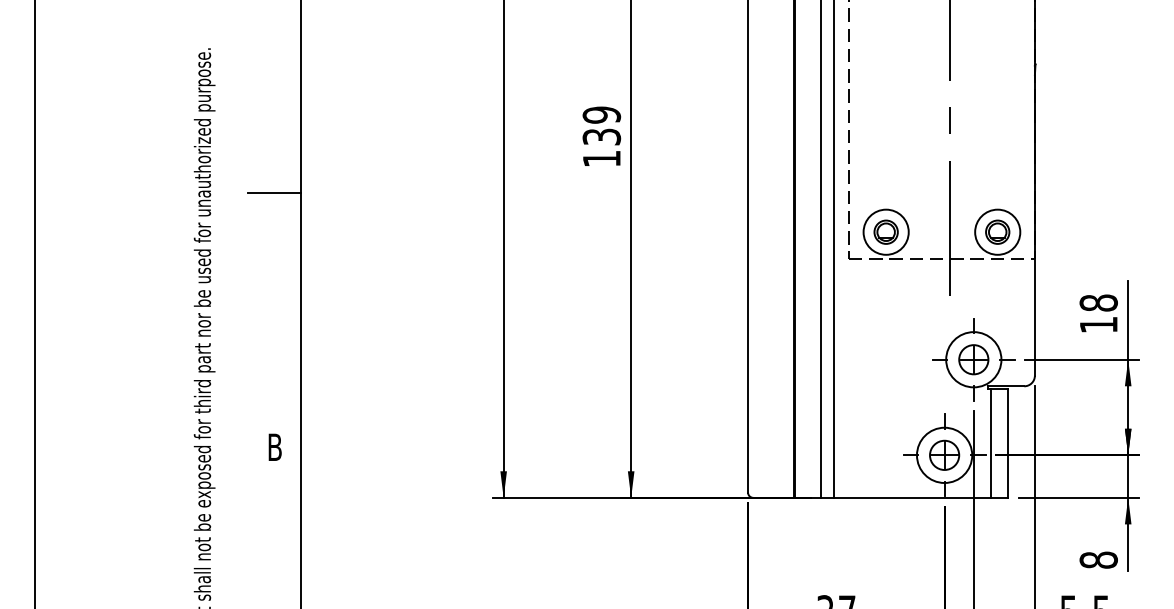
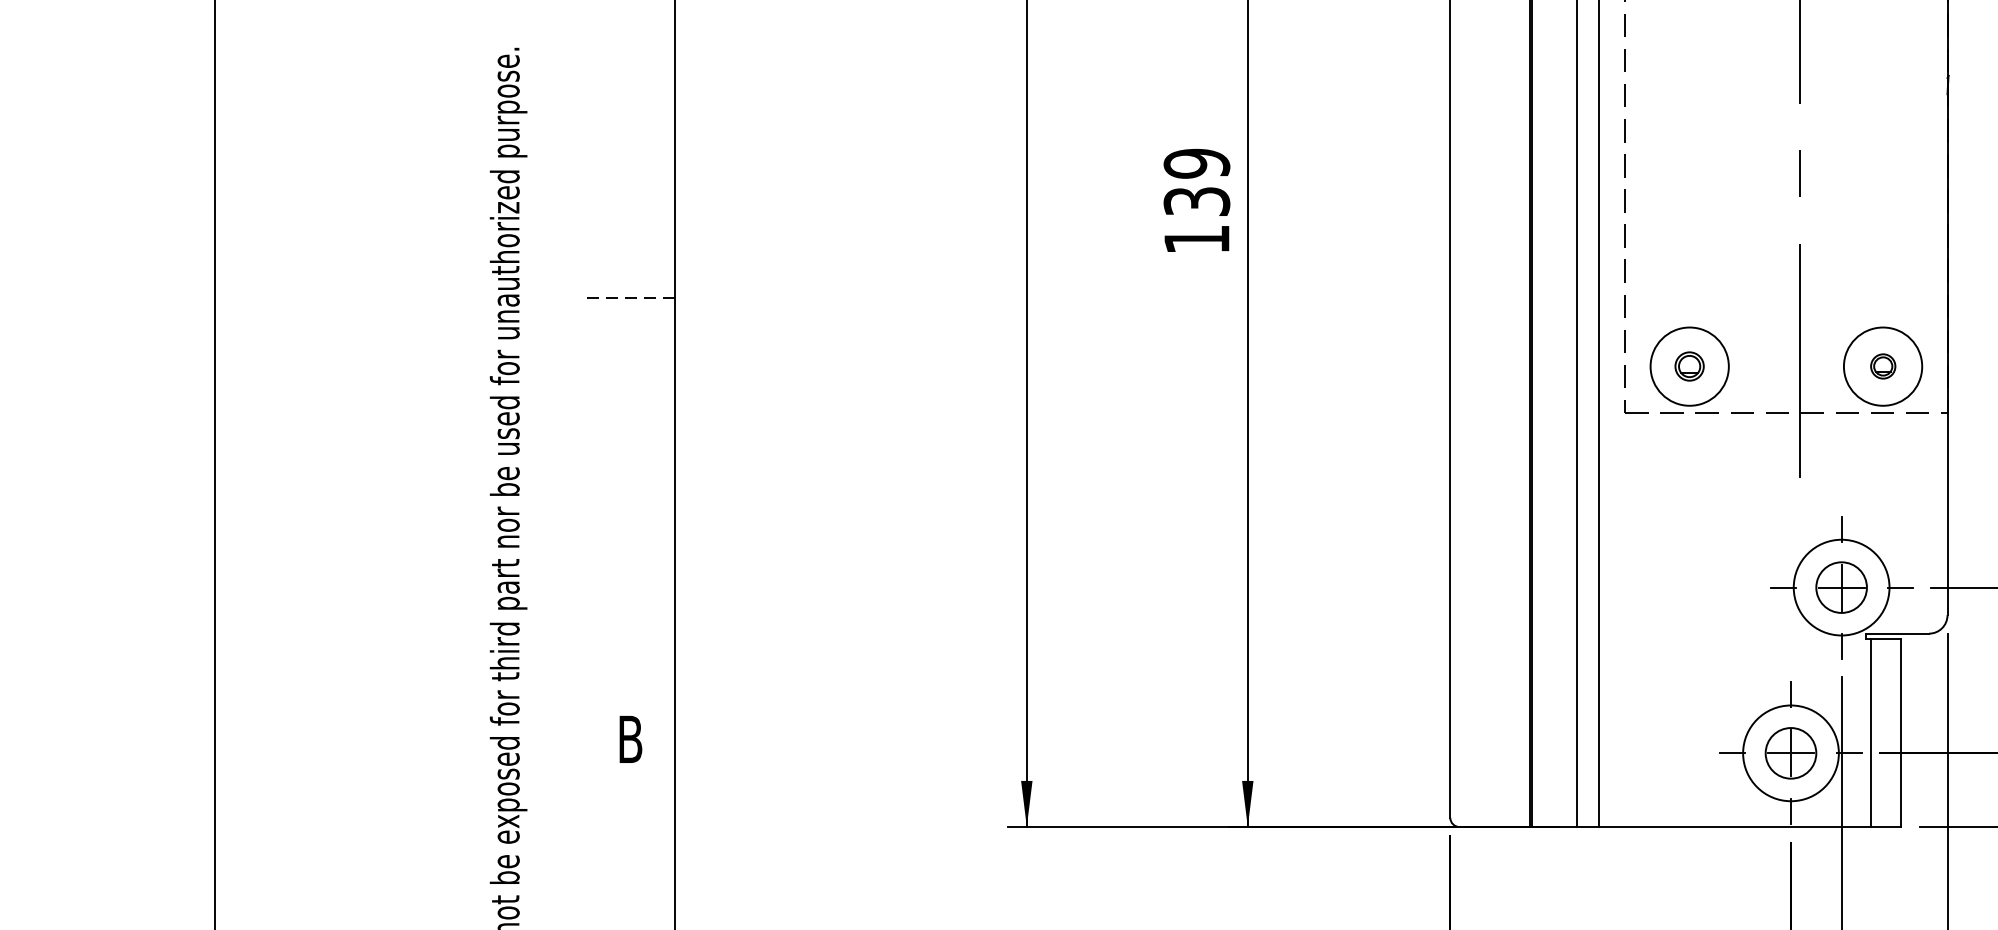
line: (274, 192) -> (629, 297), solid -> dashed
part: (885, 231) -> (1688, 365), size x0.7
part: (997, 231) -> (1882, 365), size x0.6

